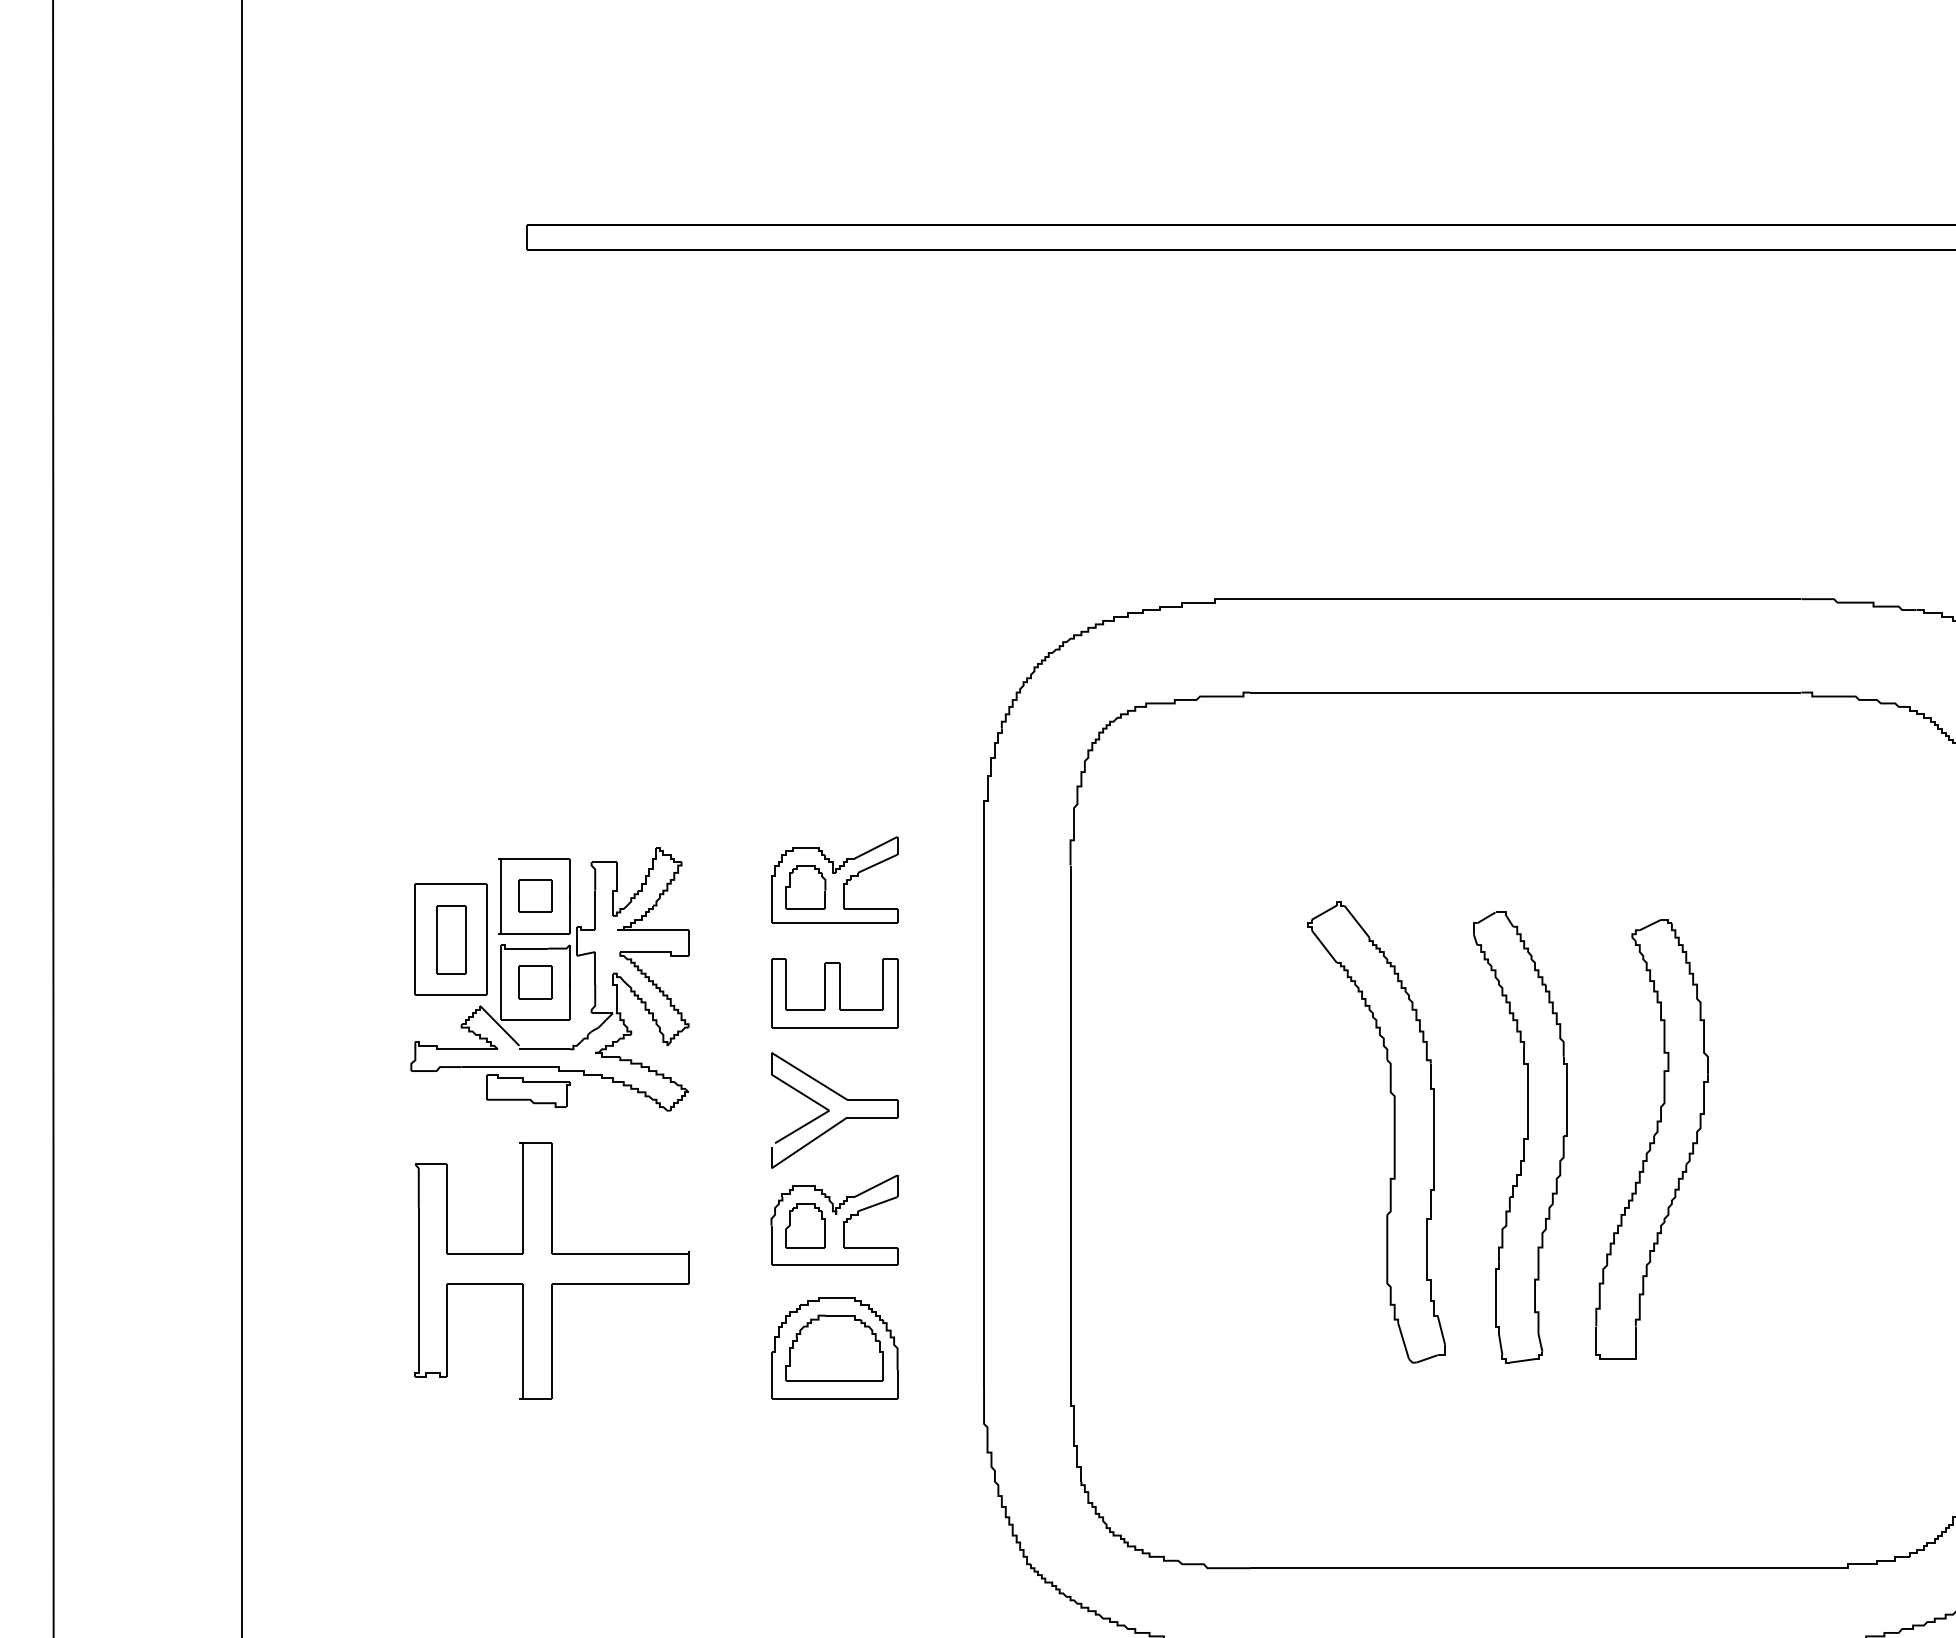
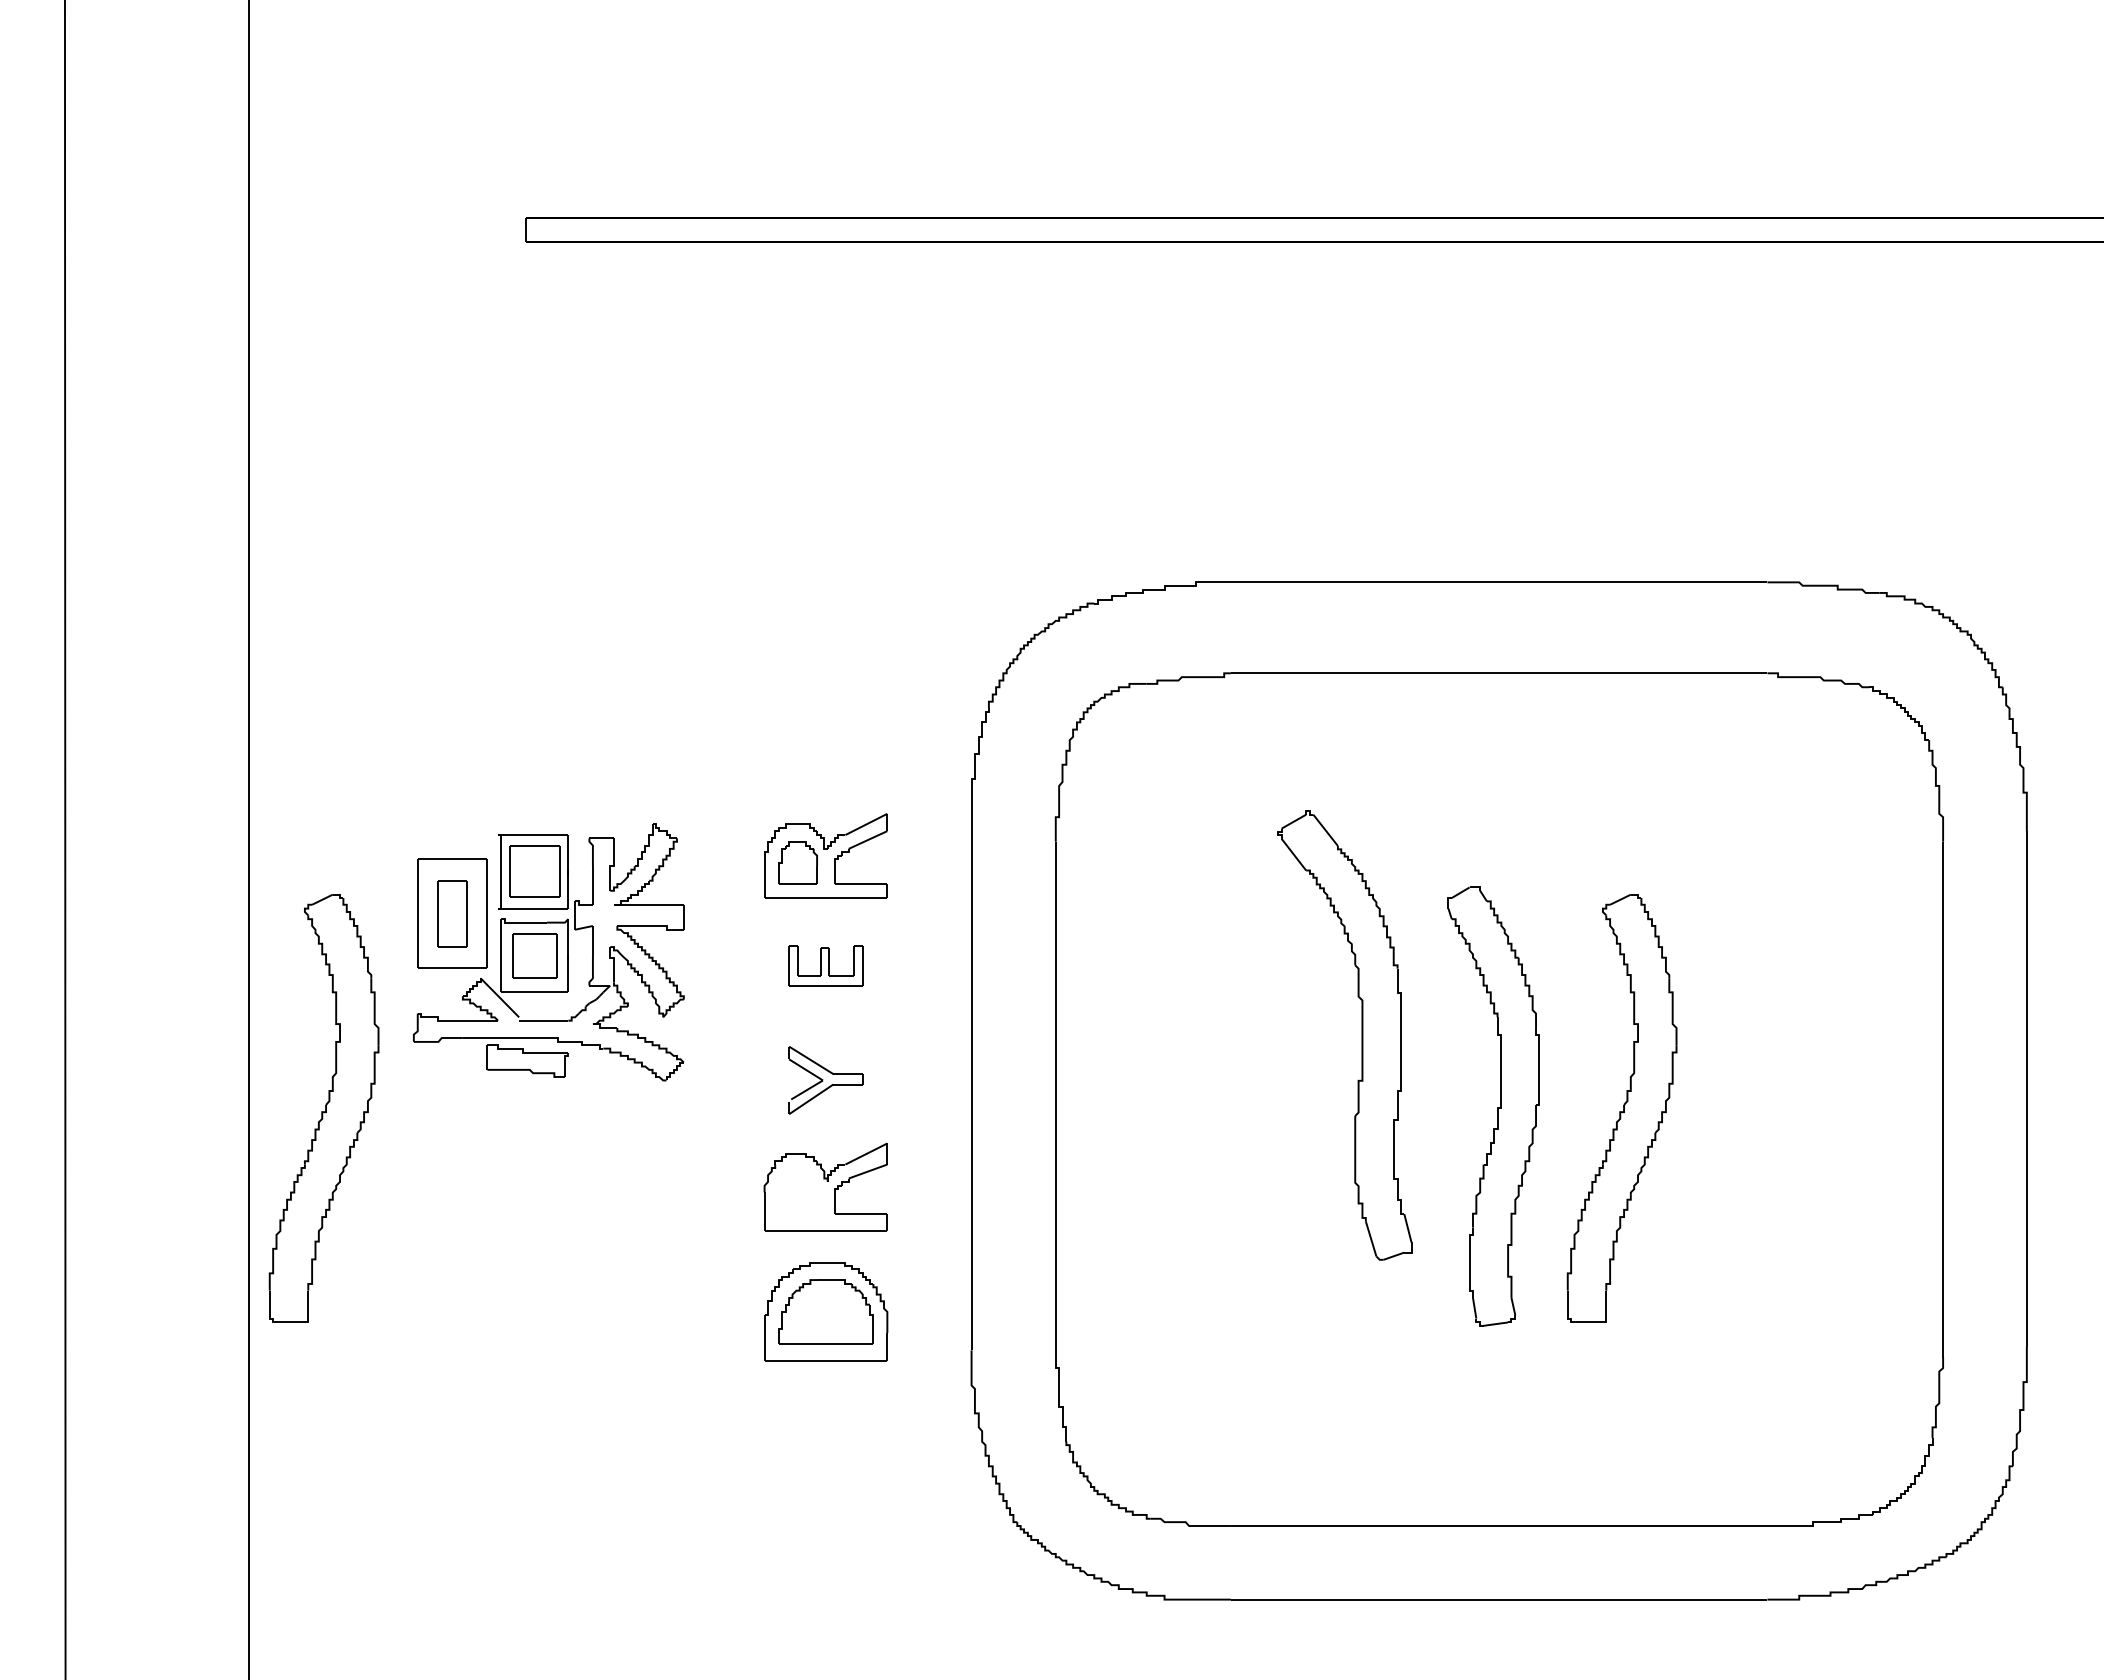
part: (535, 896) -> (534, 871), size x1.6
part: (535, 982) -> (534, 955), size x1.4
part: (834, 993) -> (825, 966), size x0.6
part: (834, 1110) -> (825, 1080), size x0.6
part: (1393, 1132) -> (1361, 1035), moved
part: (318, 1139) -> (323, 1108), added
part: (805, 1225) -> (797, 1192), removed
part: (551, 1270) -> (550, 1236), removed

